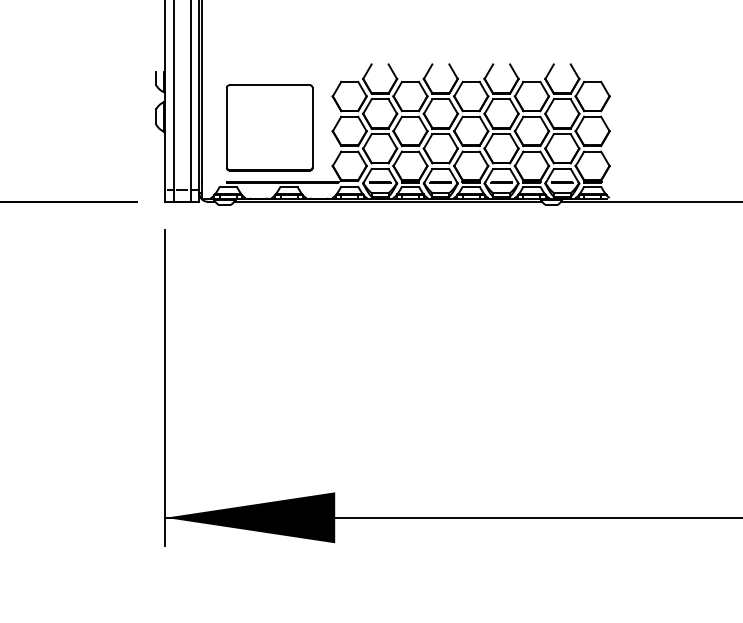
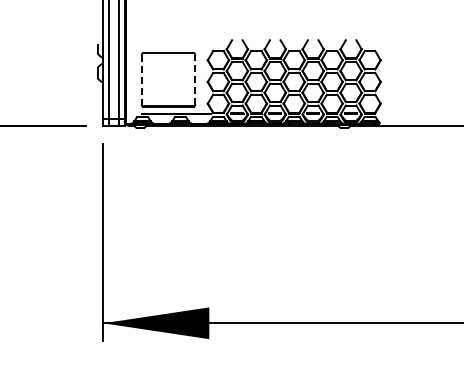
line: (226, 127) -> (141, 79), solid -> dashed
line: (313, 127) -> (195, 79), solid -> dashed

